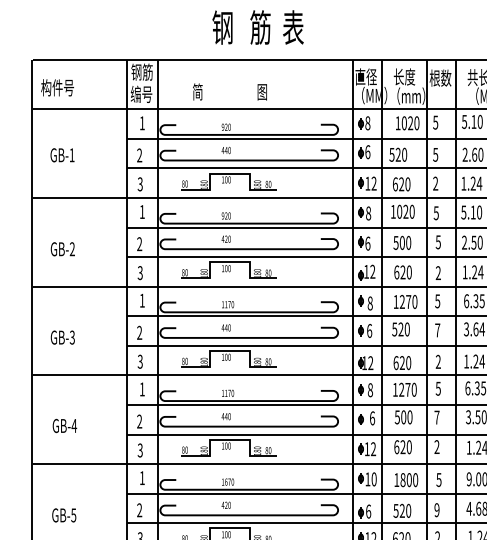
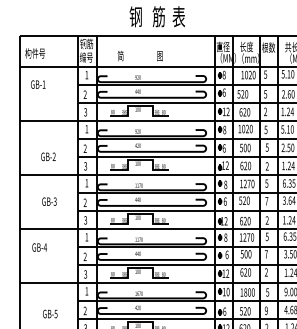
text: (62, 155) -> (38, 84), moved
text: (62, 248) -> (48, 156), moved
text: (62, 337) -> (49, 201), moved
text: (64, 425) -> (39, 247), moved
text: (64, 514) -> (50, 313), moved

